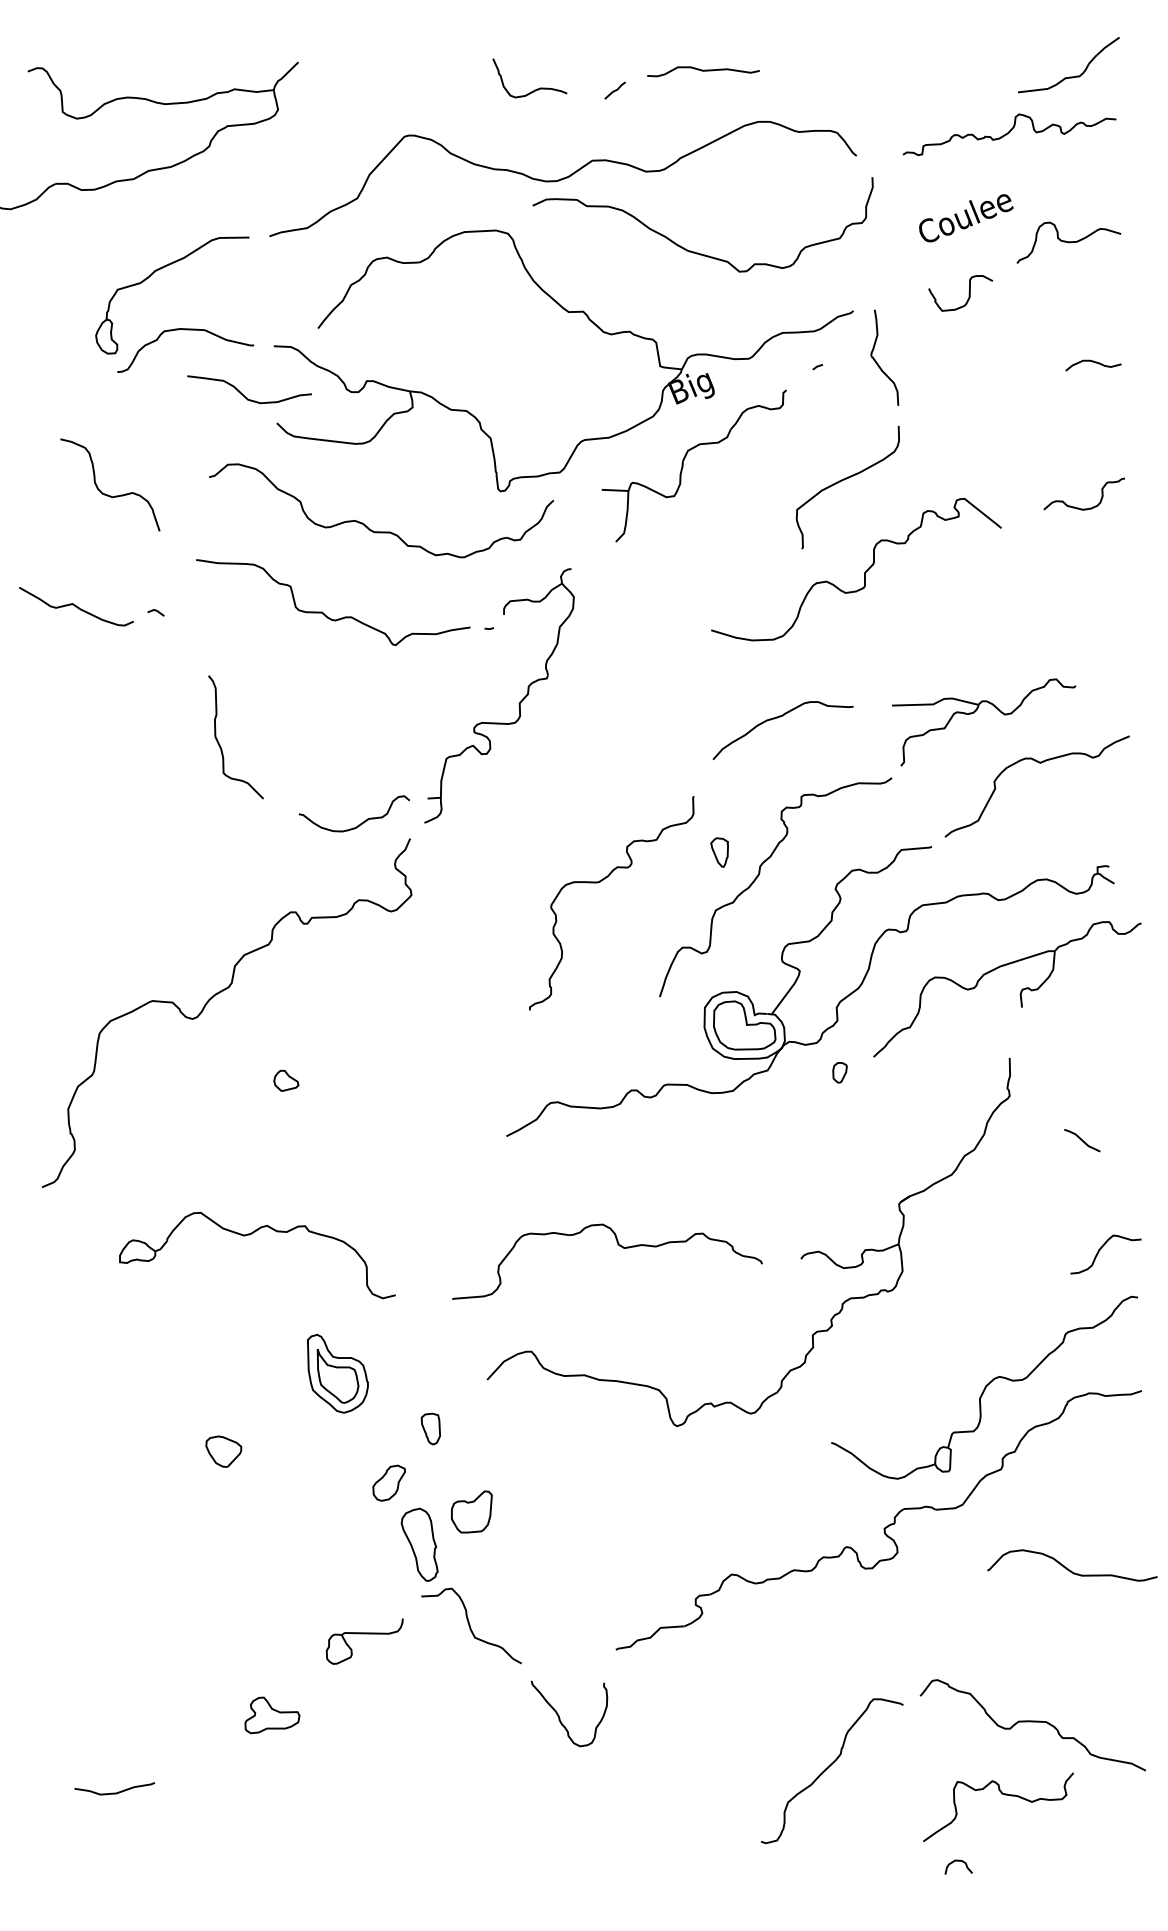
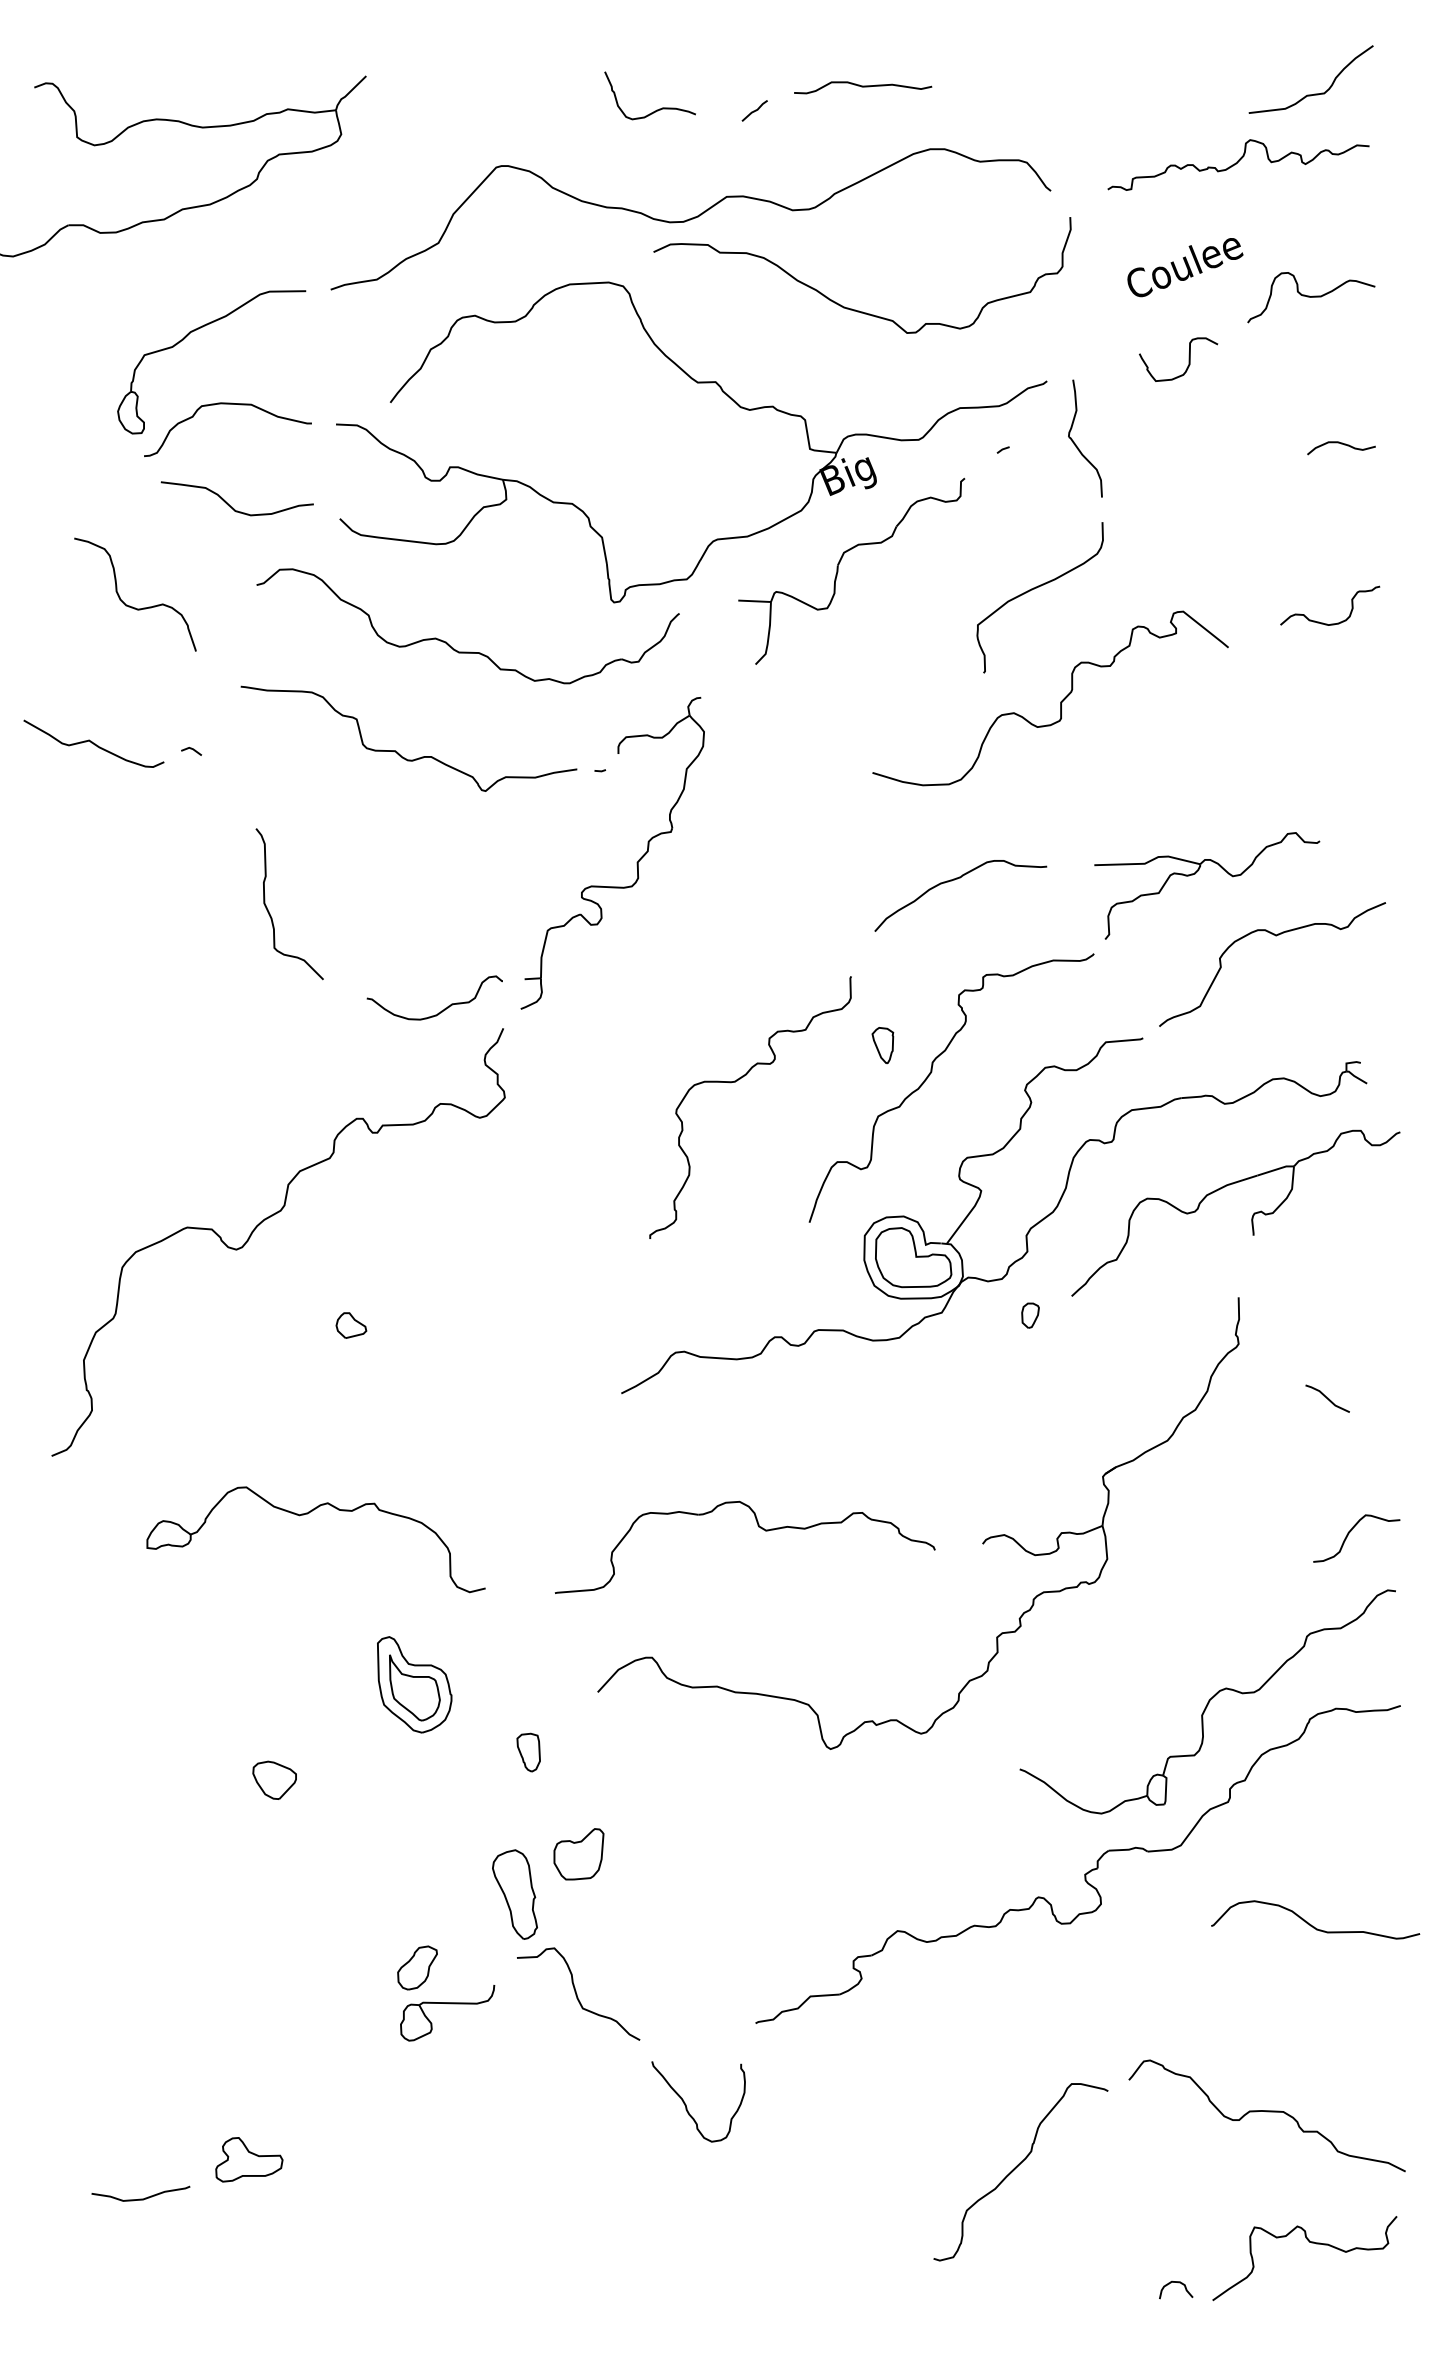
curve: (243, 394) -> (229, 504), moved
part: (389, 1482) -> (417, 1967), moved
part: (272, 1715) -> (249, 2159), moved
curve: (1003, 1795) -> (1311, 2243), moved

